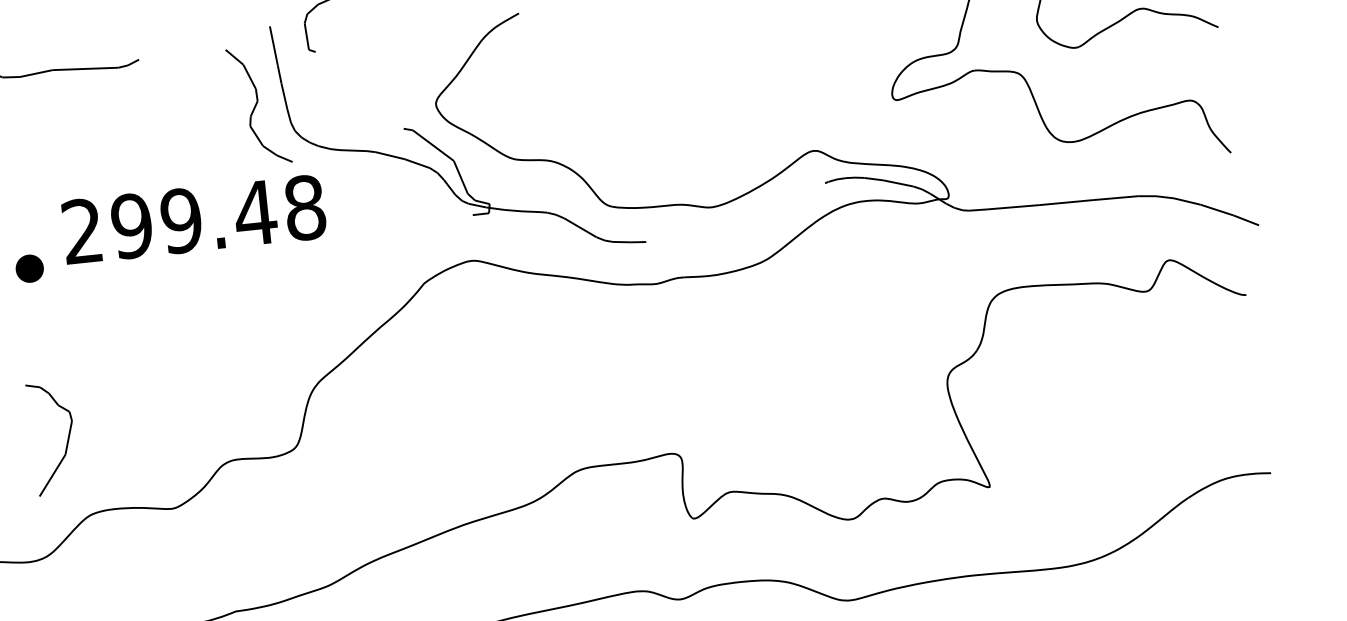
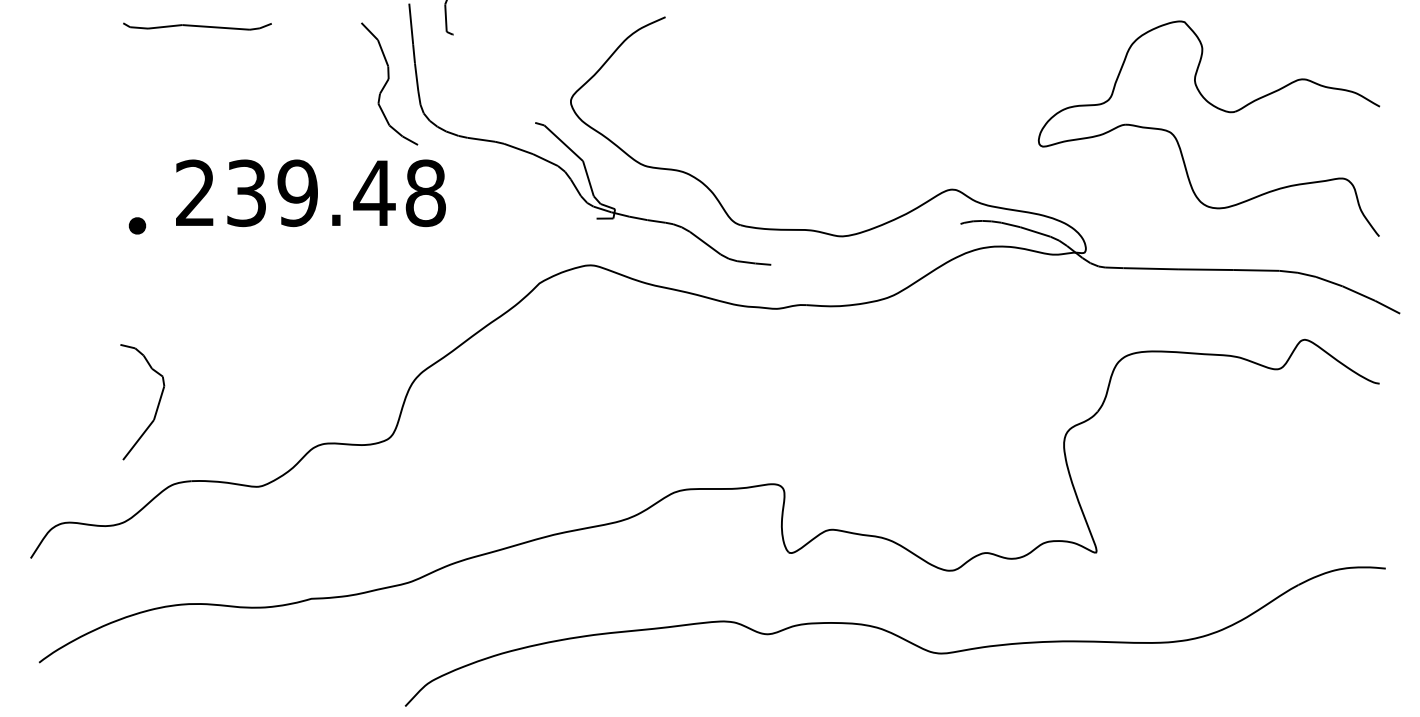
text: (131, 225) -> (246, 192), 299.48 -> 239.48
part: (29, 268) -> (137, 225), size x0.6

